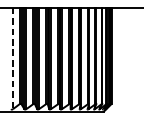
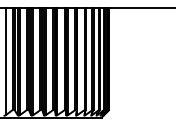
line: (12, 59) -> (5, 62), dashed -> solid

